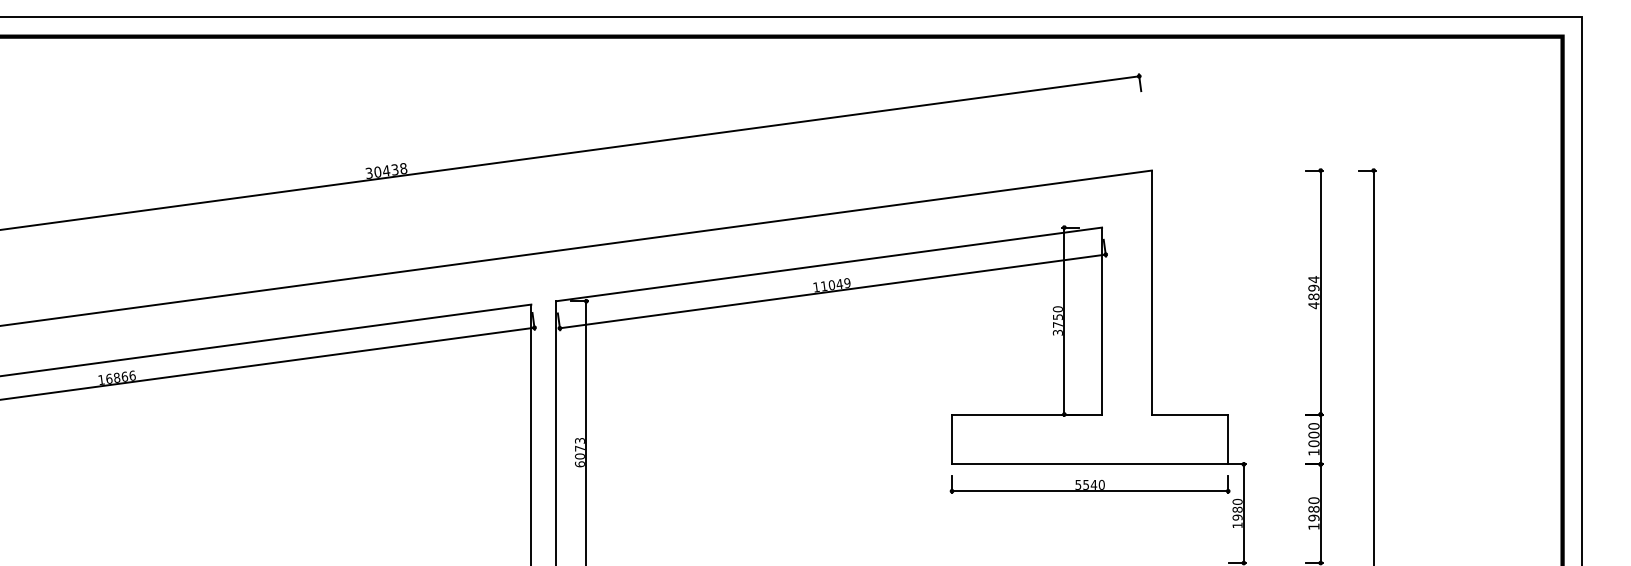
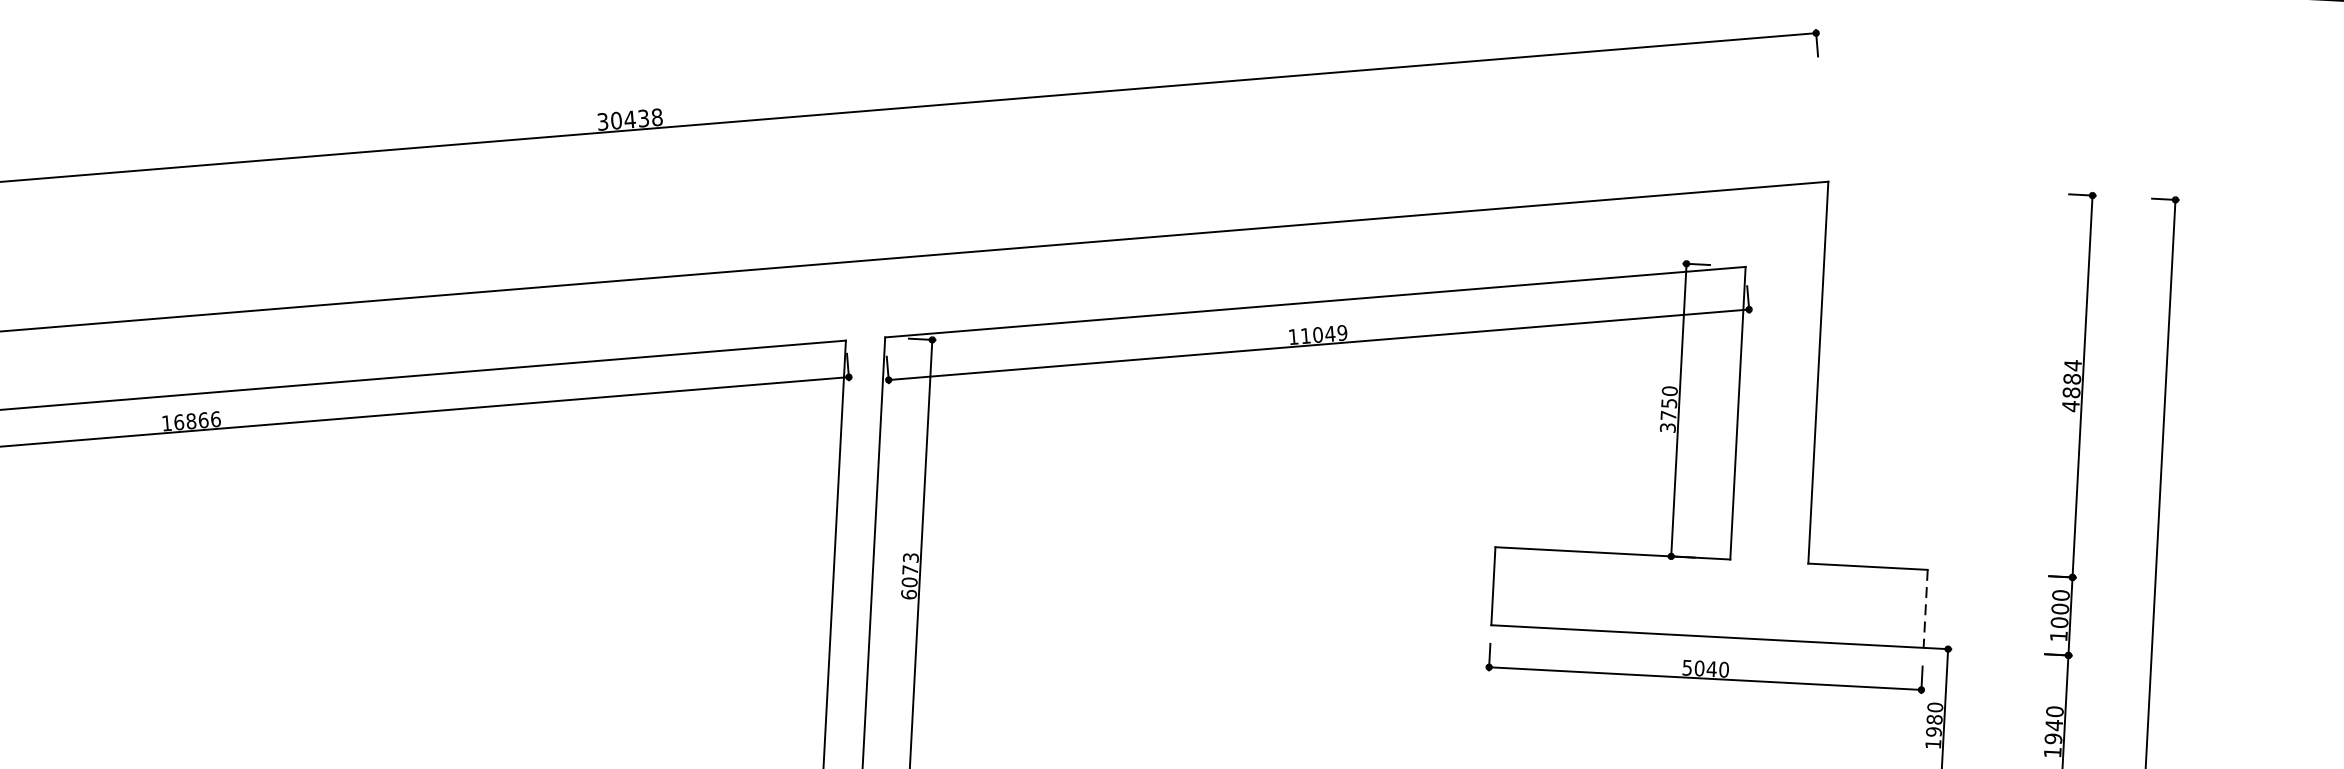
text: (1313, 287) -> (2071, 378), 4894 -> 4884
line: (1228, 439) -> (1926, 608), solid -> dashed
text: (1086, 484) -> (1700, 667), 5540 -> 5040
text: (1313, 508) -> (2053, 723), 1980 -> 1940

